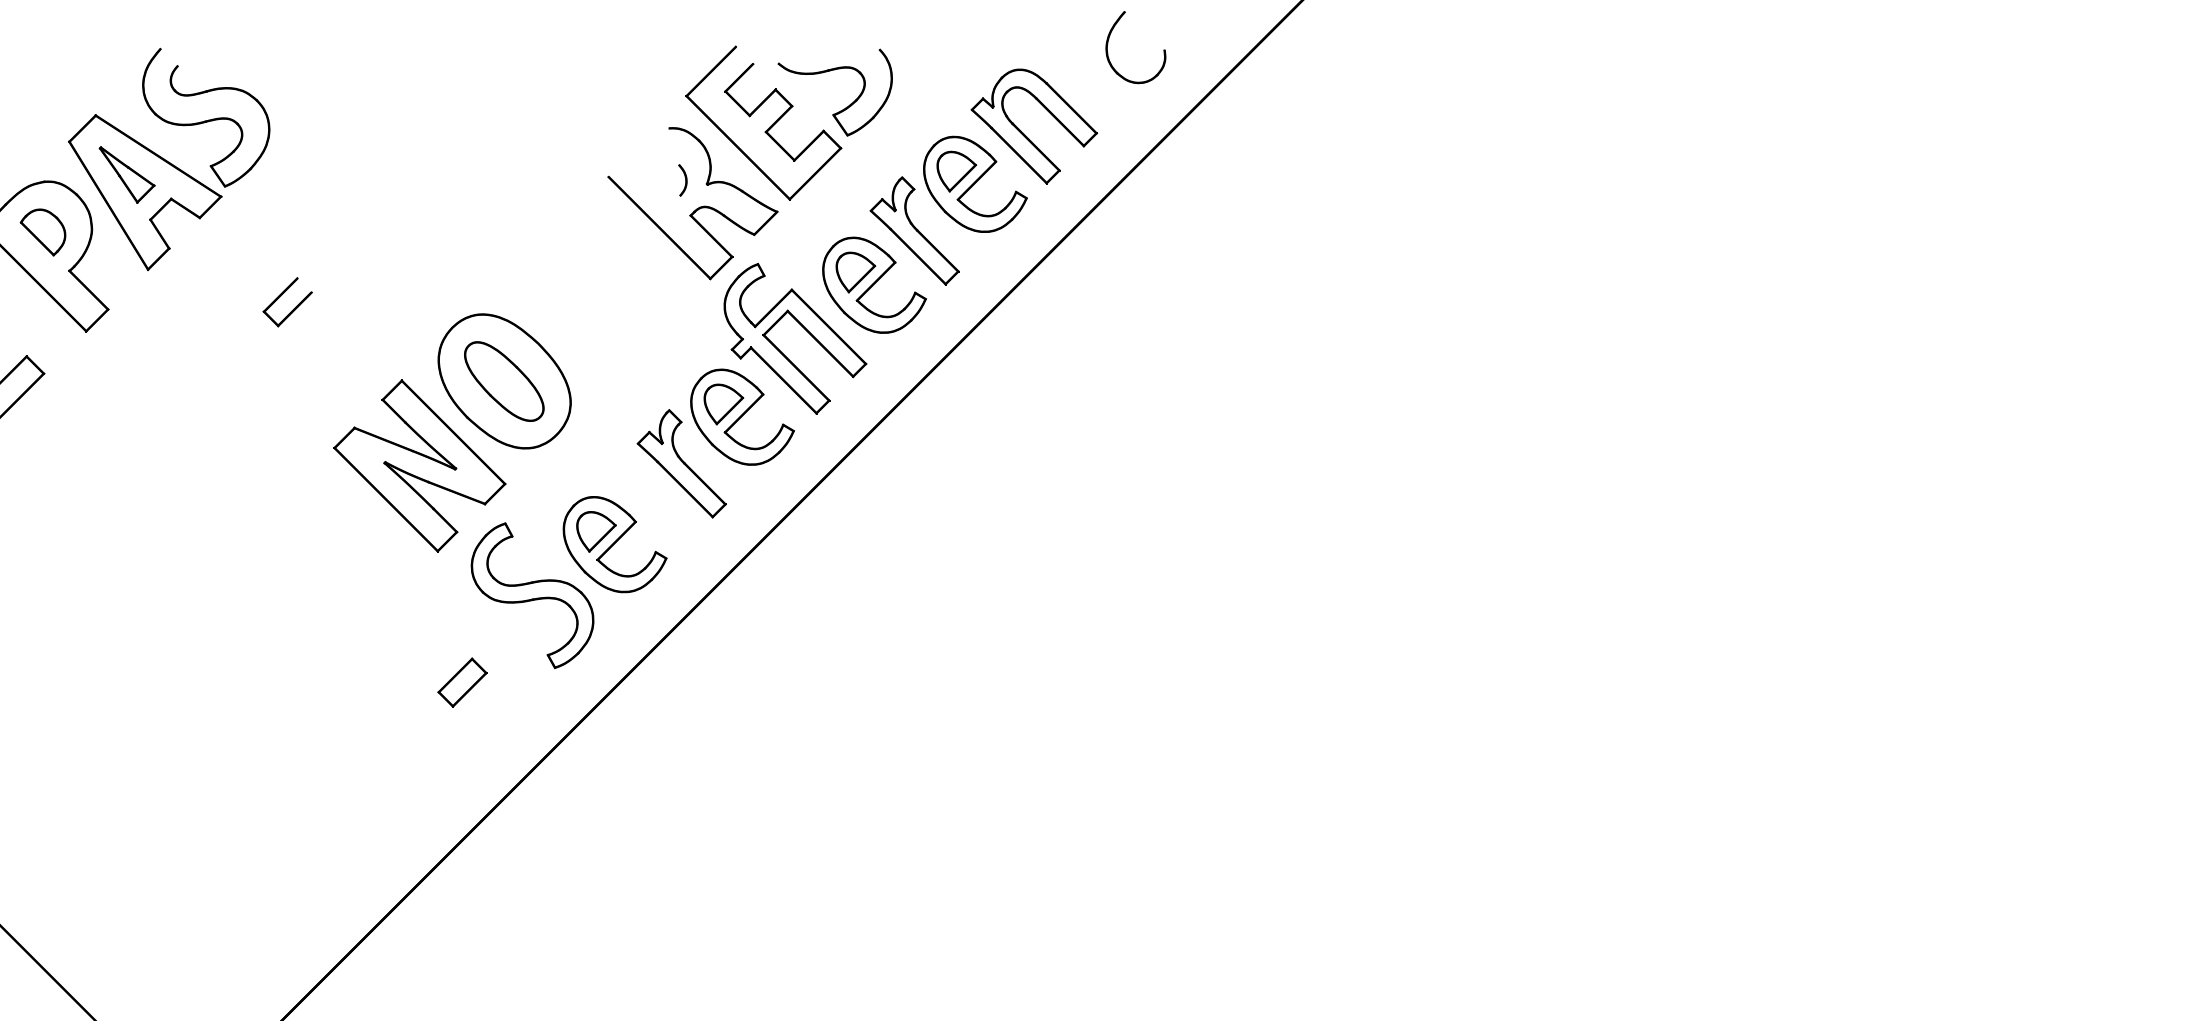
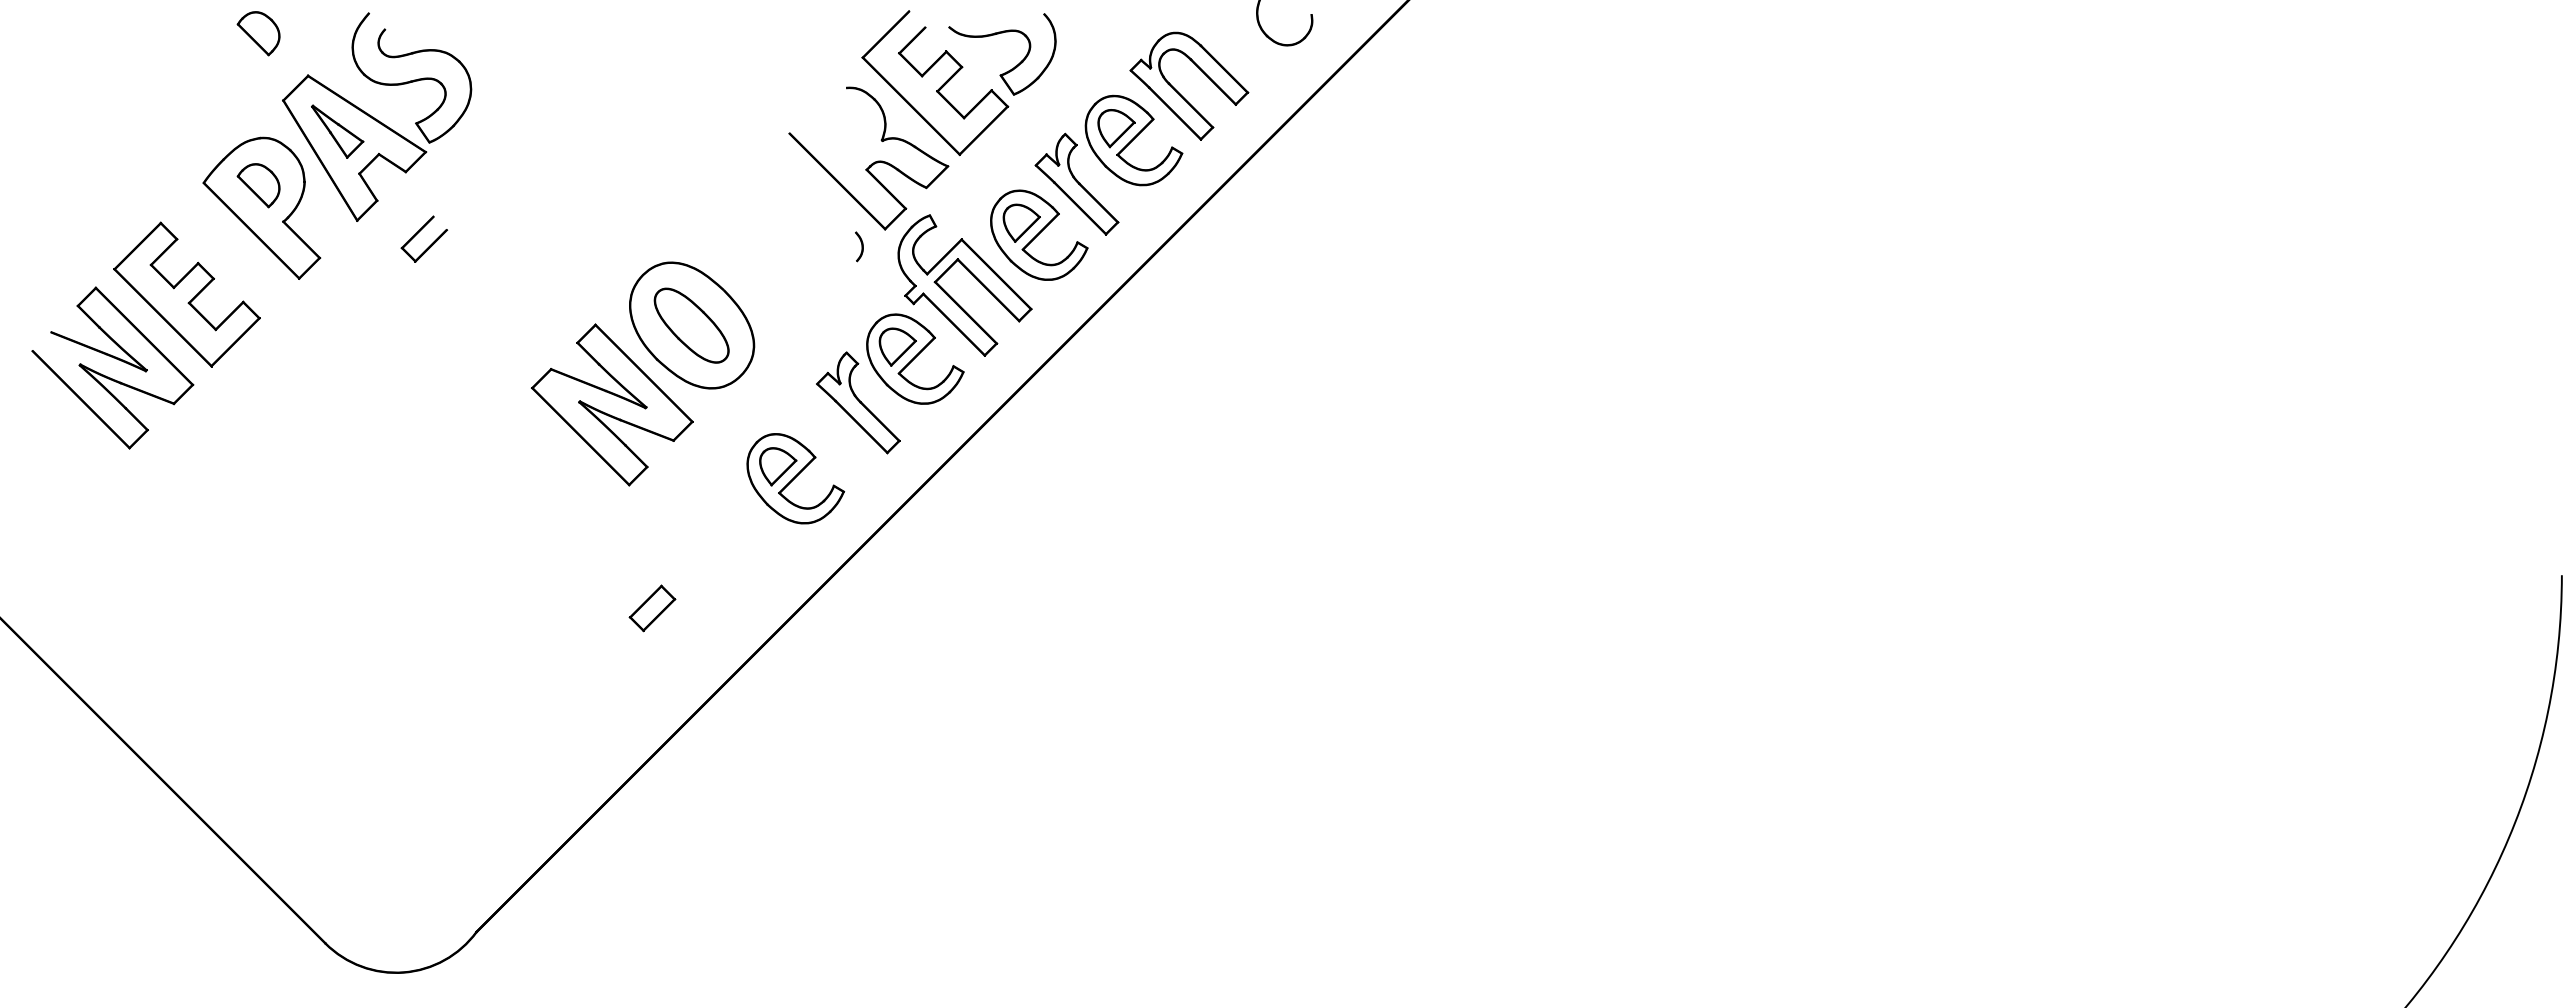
part: (42, 70) -> (258, 33), added
part: (683, 180) -> (859, 246), moved
part: (282, 295) -> (419, 232), moved
part: (532, 595) -> (718, 526), removed

